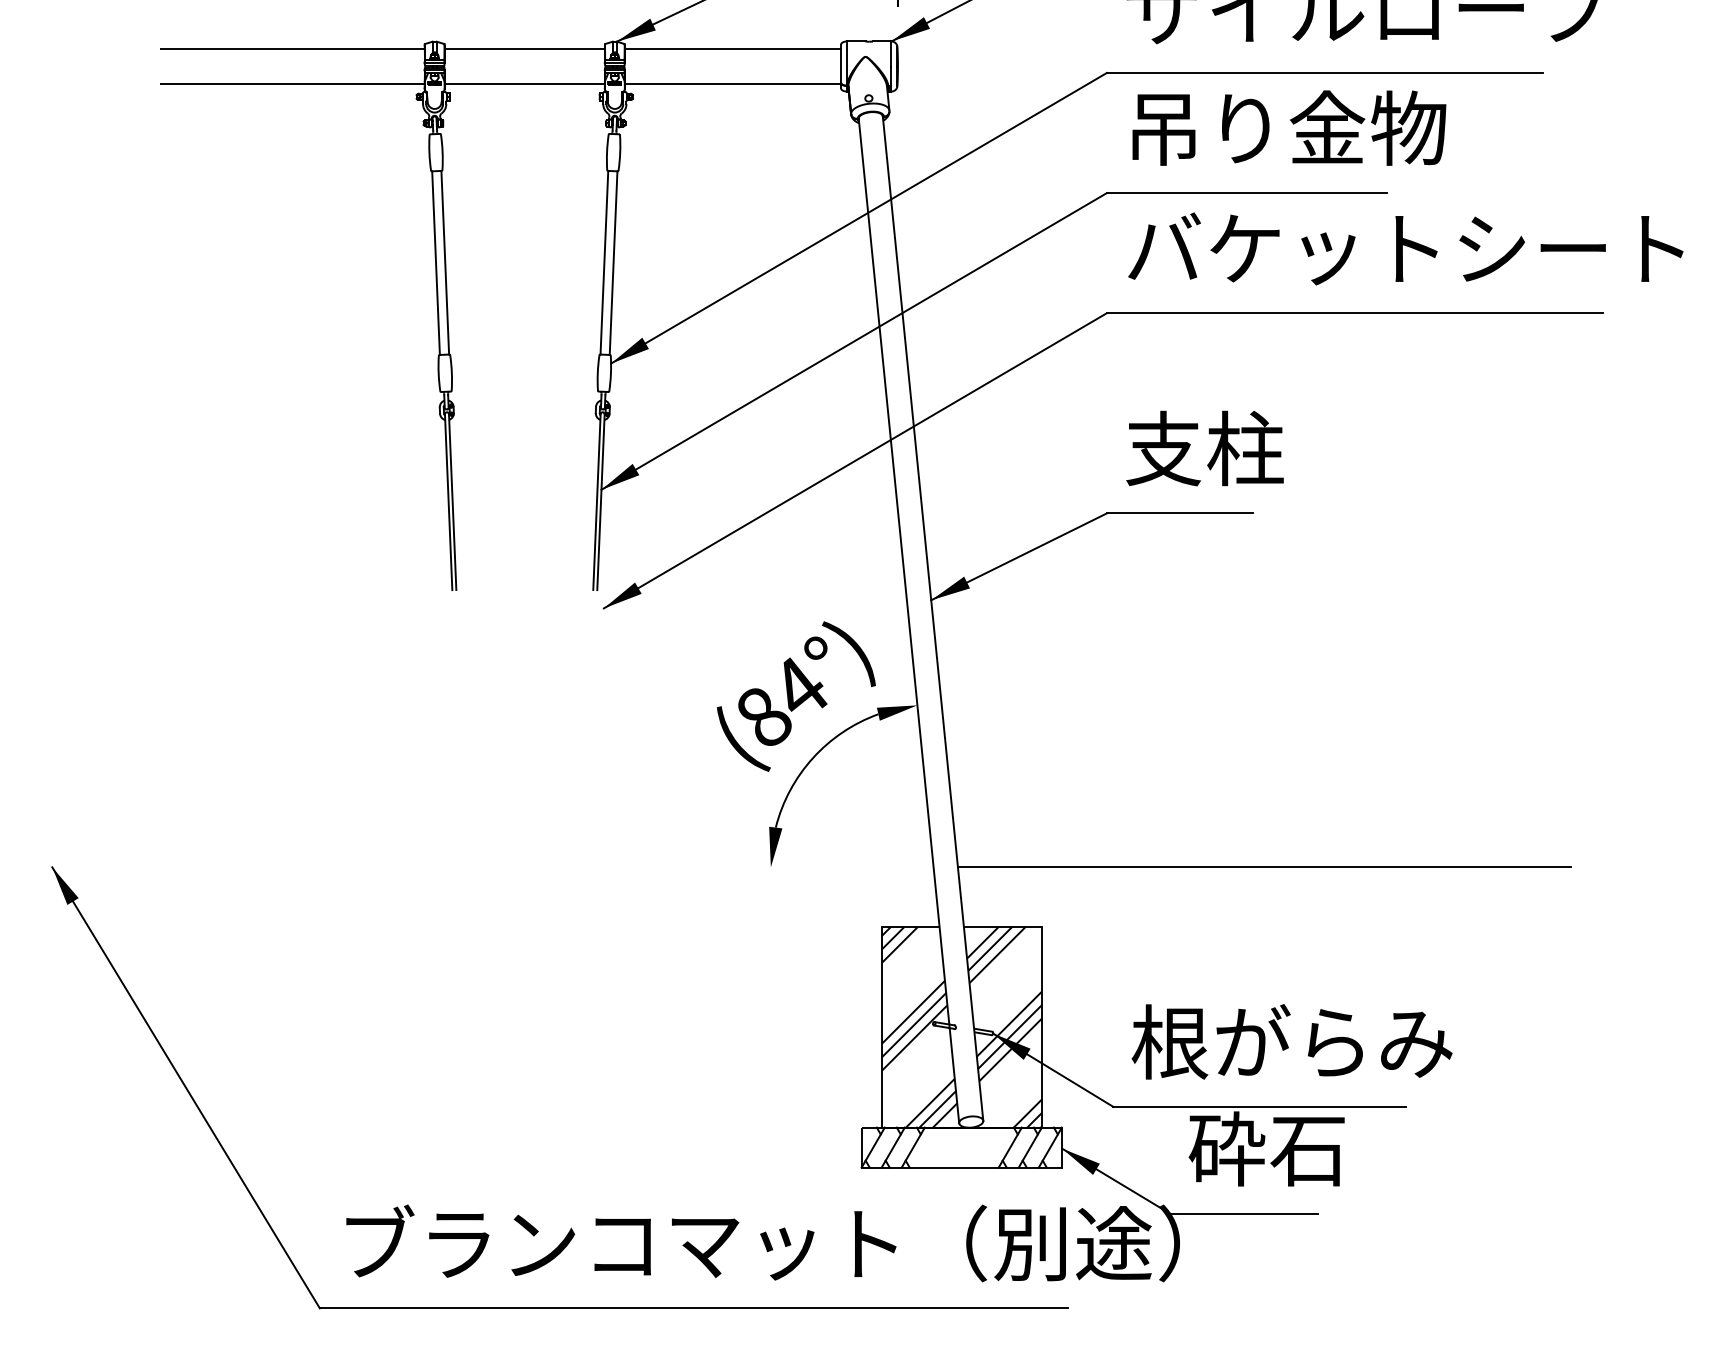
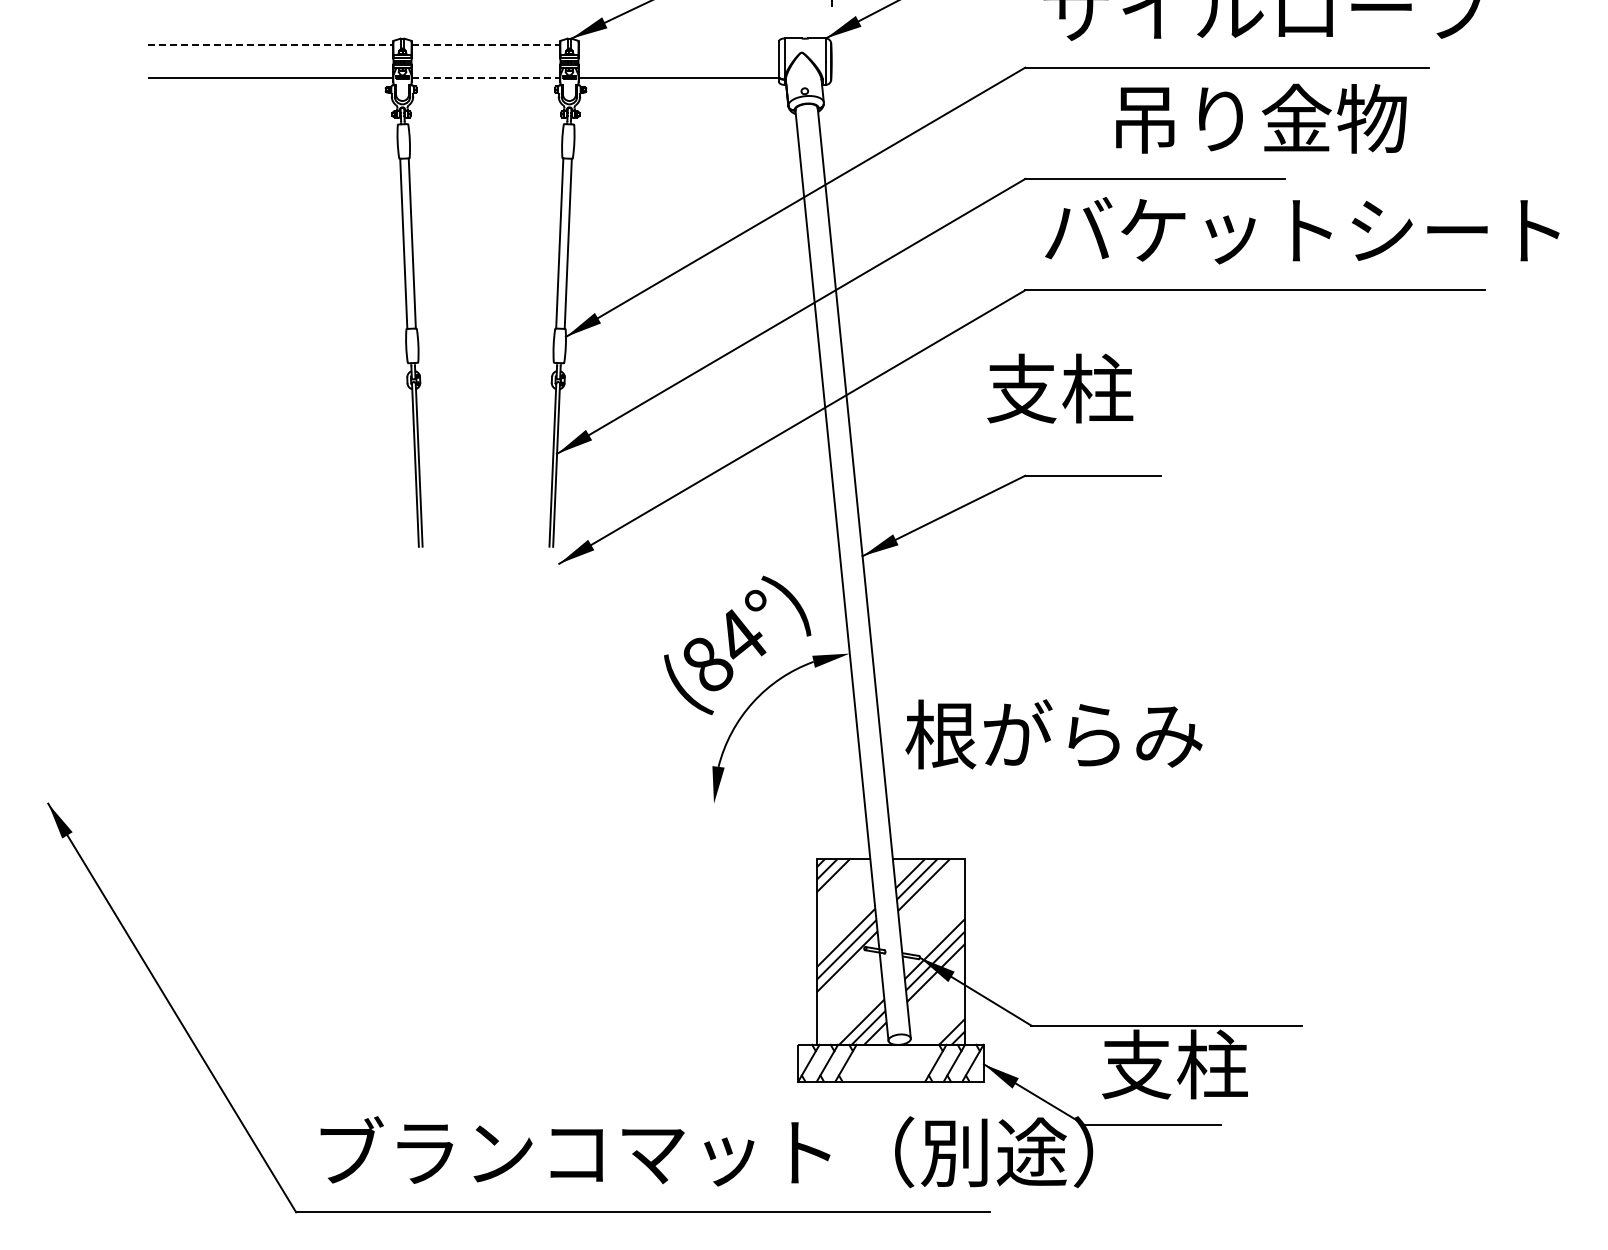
line: (293, 49) -> (271, 45), solid -> dashed
line: (525, 49) -> (486, 45), solid -> dashed
line: (732, 49) -> (678, 45), removed
line: (525, 84) -> (486, 78), solid -> dashed
text: (1289, 127) -> (1261, 118), moved
text: (1205, 448) -> (1060, 388), moved
line: (1264, 867) -> (1171, 803), removed
text: (1291, 1042) -> (1053, 734), moved
text: (1267, 1148) -> (1174, 1064), 砕石 -> 支柱

